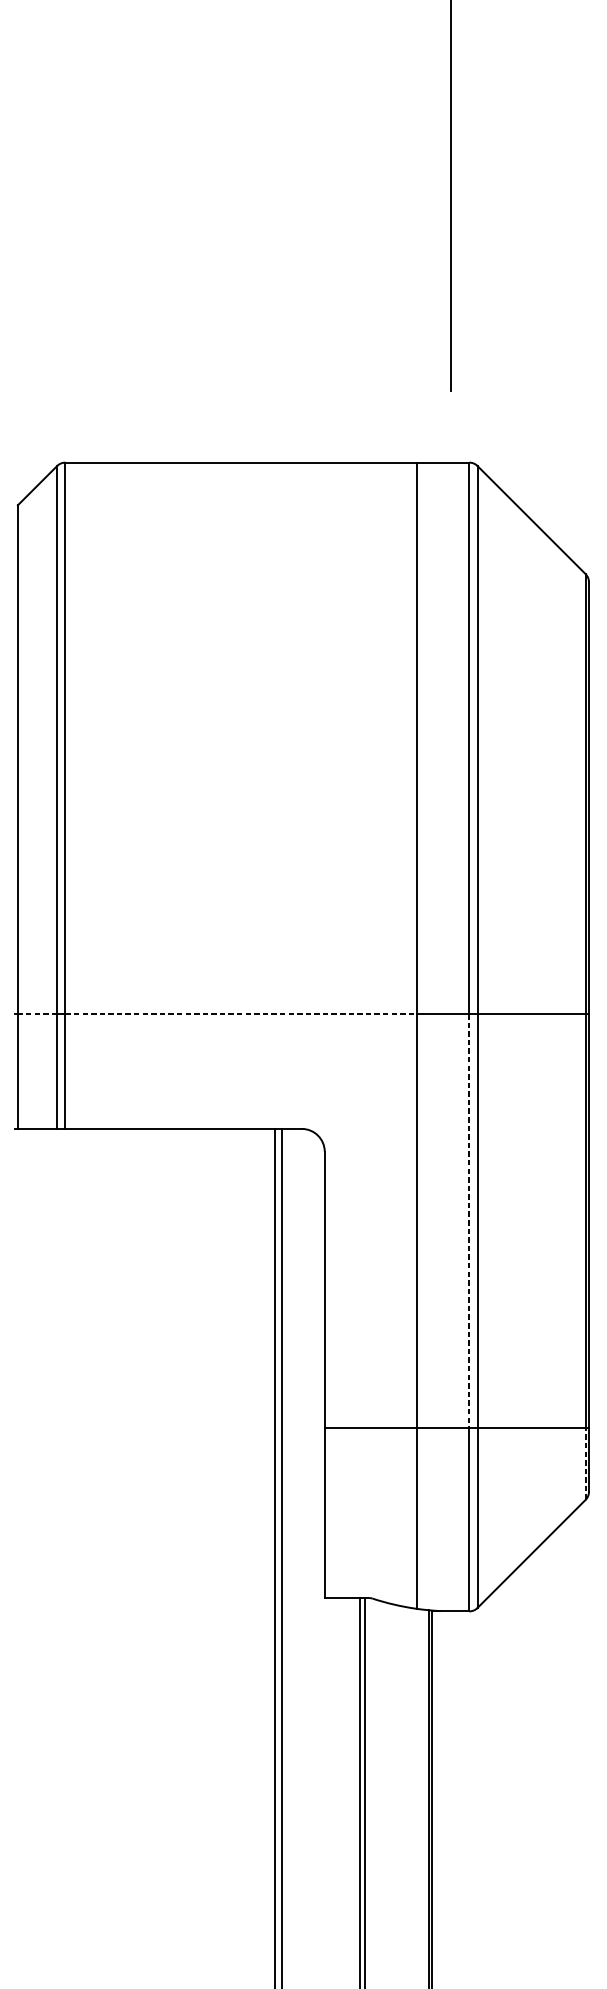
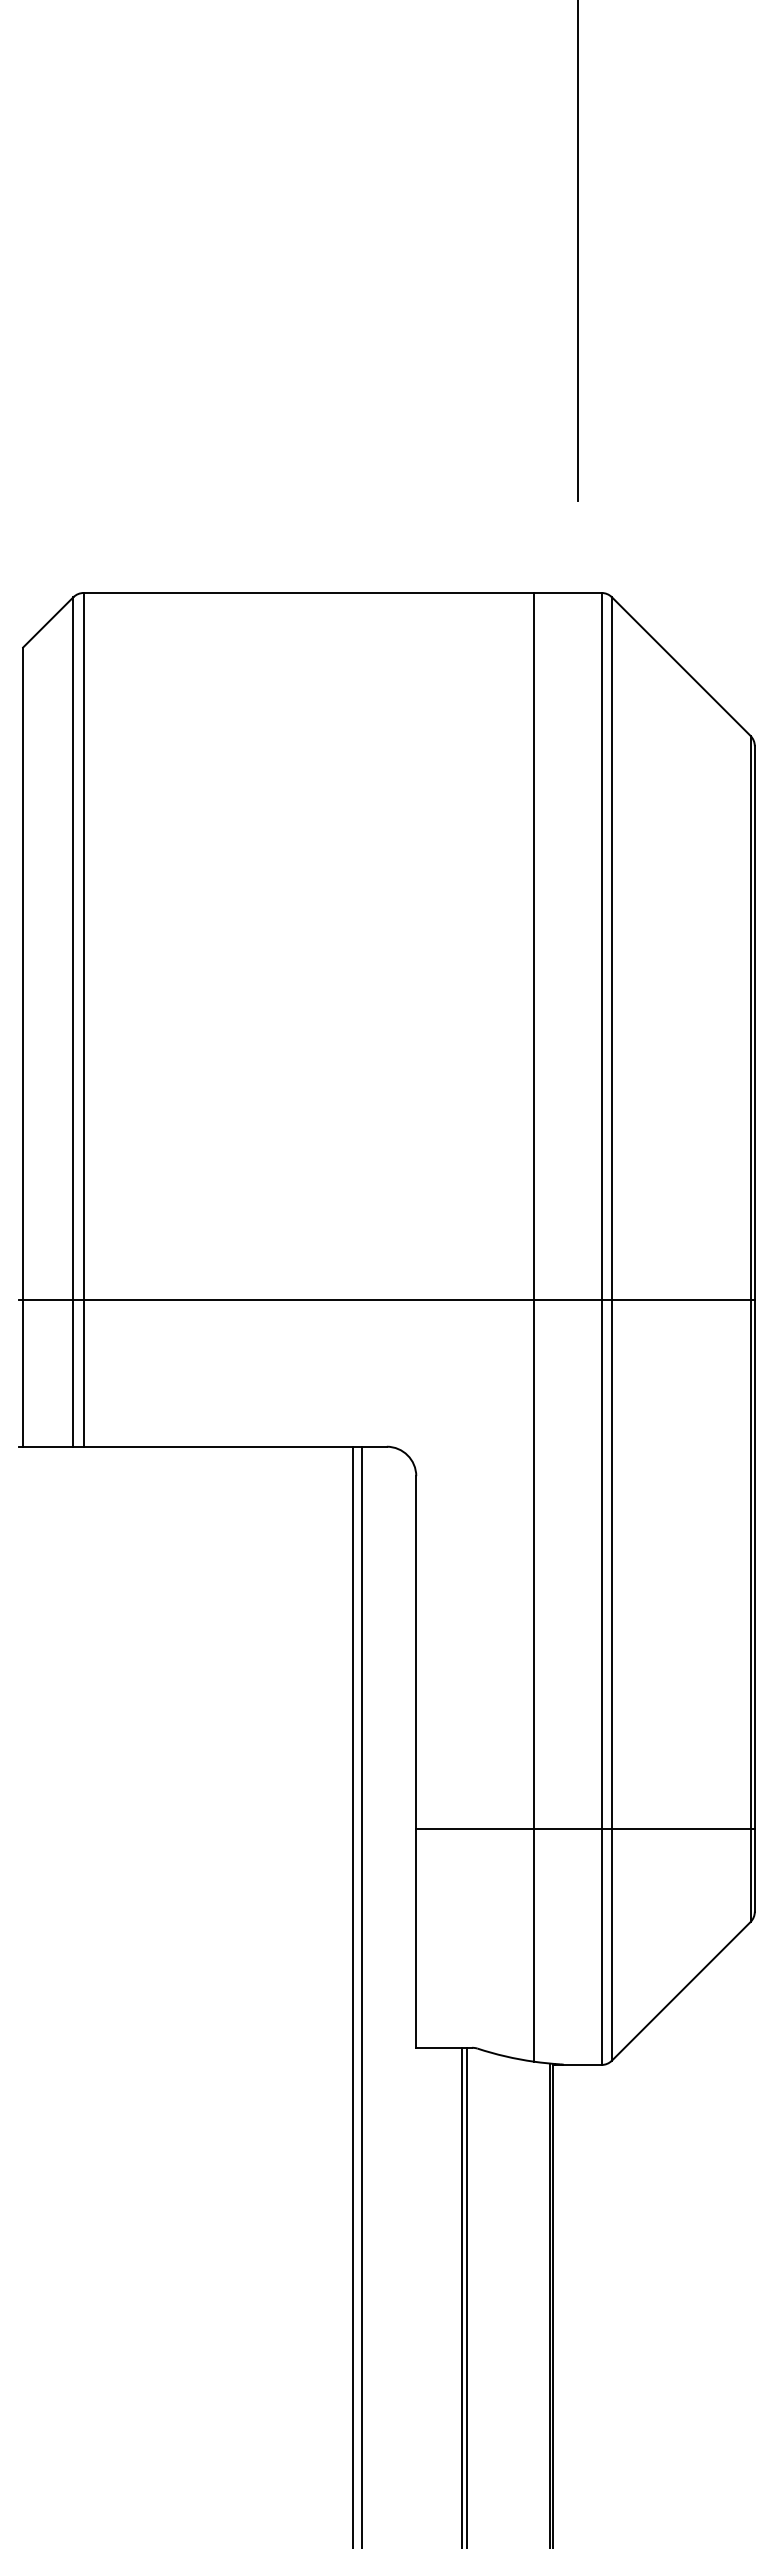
line: (36, 1014) -> (47, 1299), dashed -> solid
line: (241, 1014) -> (309, 1299), dashed -> solid
line: (469, 1220) -> (601, 1564), dashed -> solid
line: (585, 1463) -> (750, 1875), dashed -> solid

